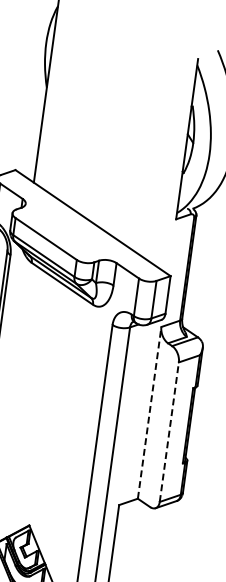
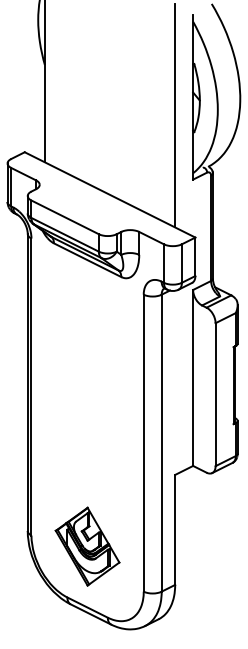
line: (167, 154) -> (175, 115), added
line: (150, 412) -> (193, 377), dashed -> solid
line: (169, 431) -> (215, 394), dashed -> solid

